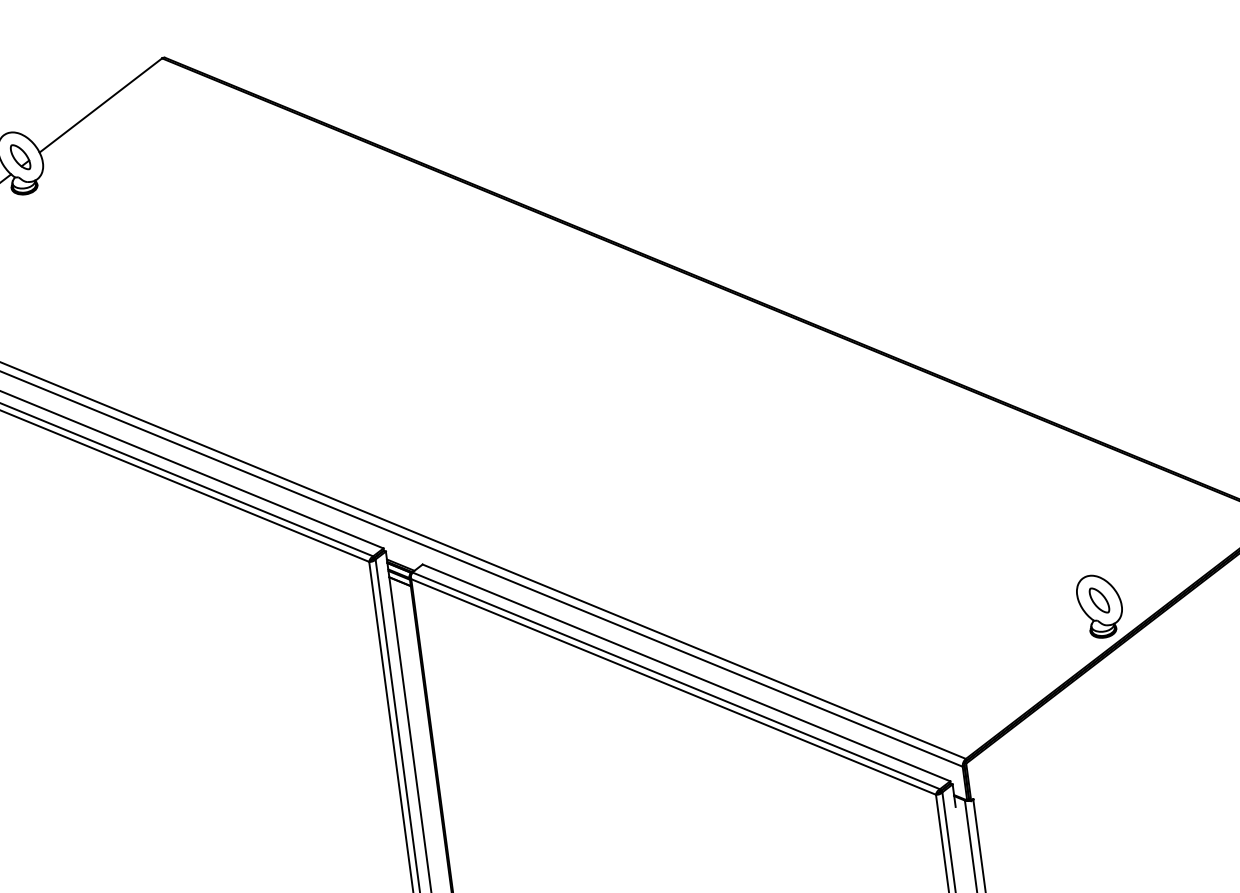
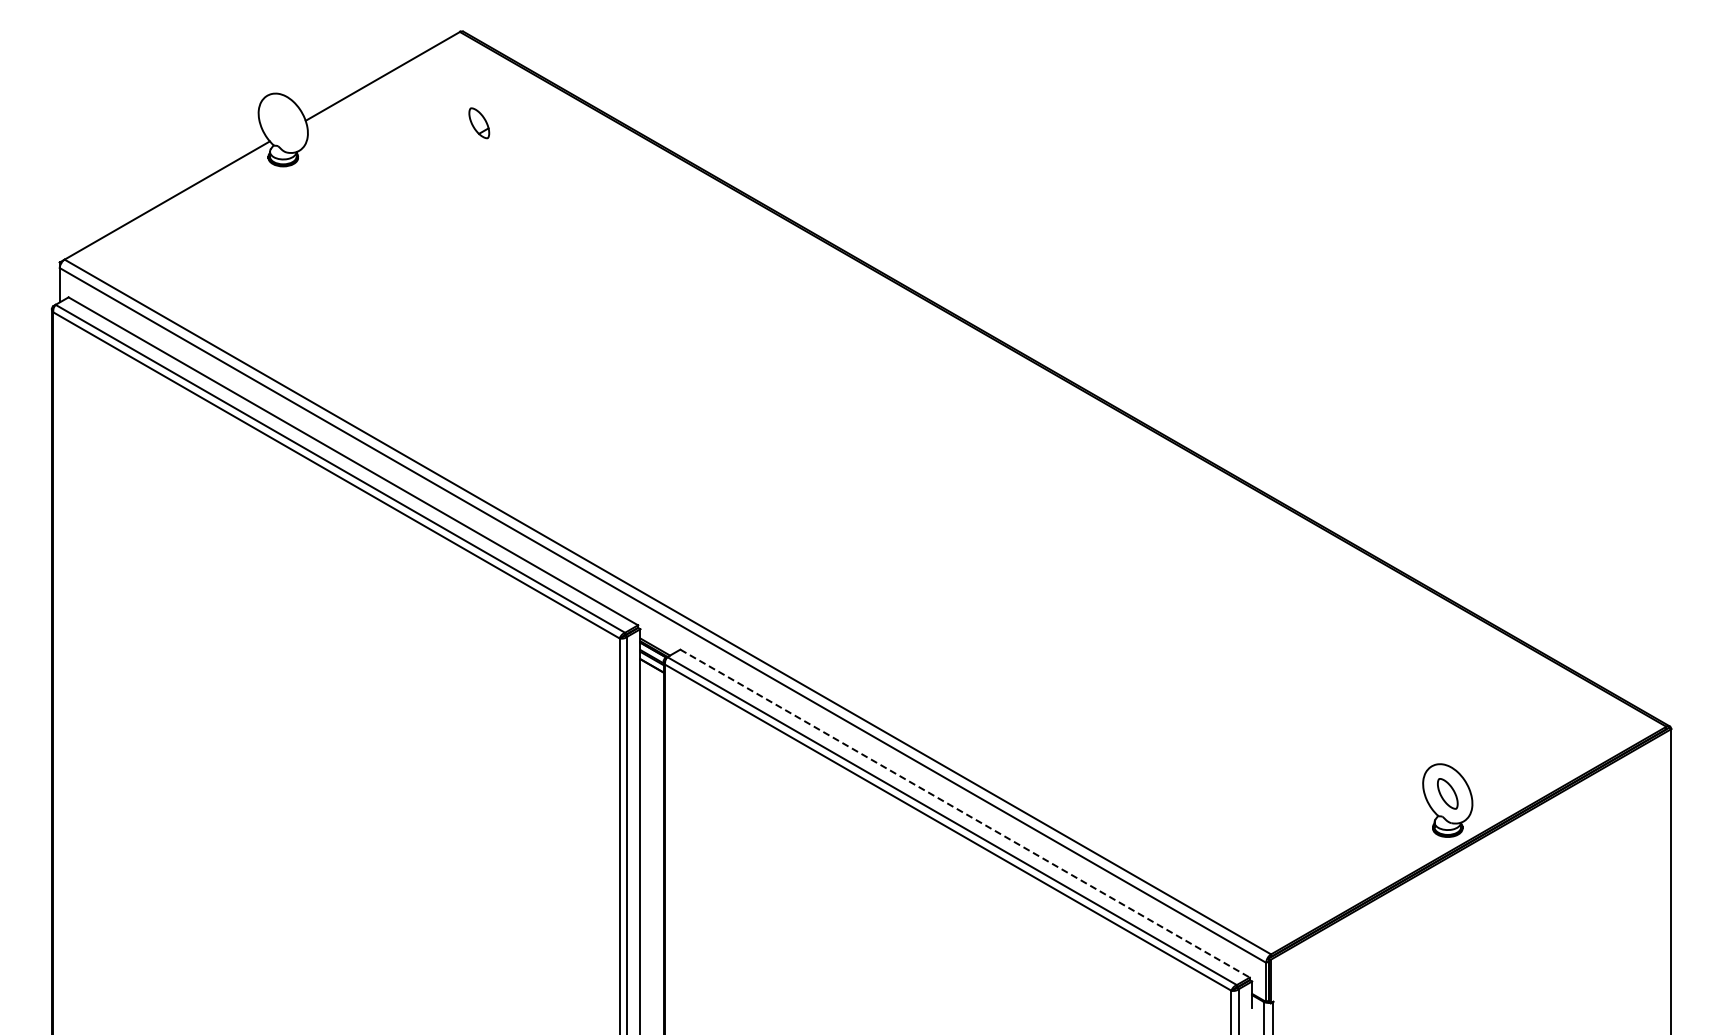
part: (20, 157) -> (479, 123), moved
line: (686, 672) -> (965, 813), solid -> dashed

